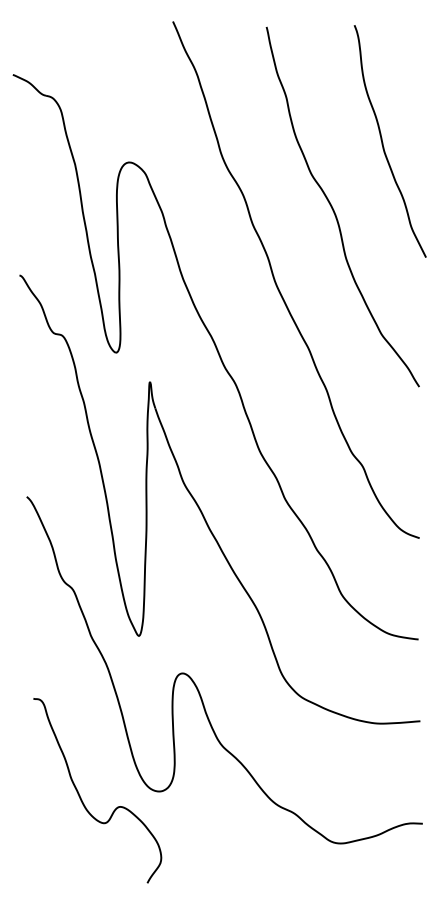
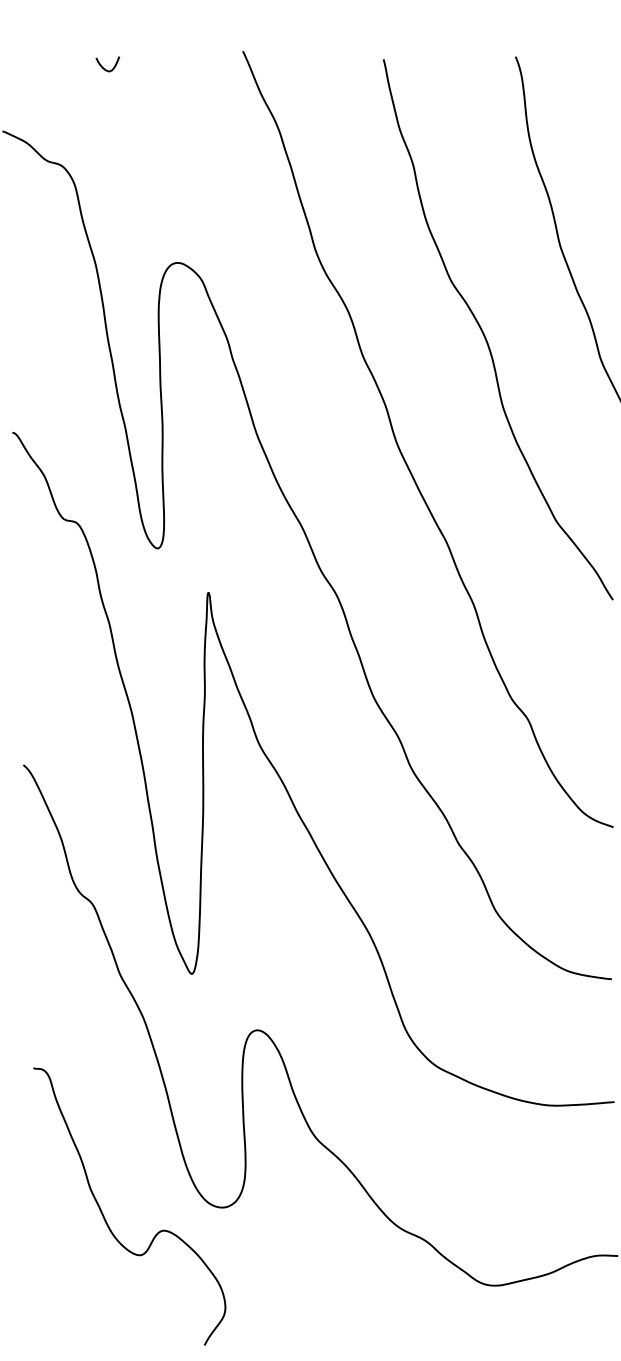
curve: (81, 32) -> (105, 67), added

